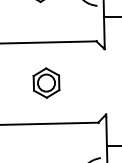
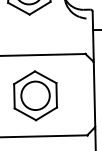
line: (105, 81) -> (94, 94), added
part: (46, 82) -> (35, 95), size x1.67

